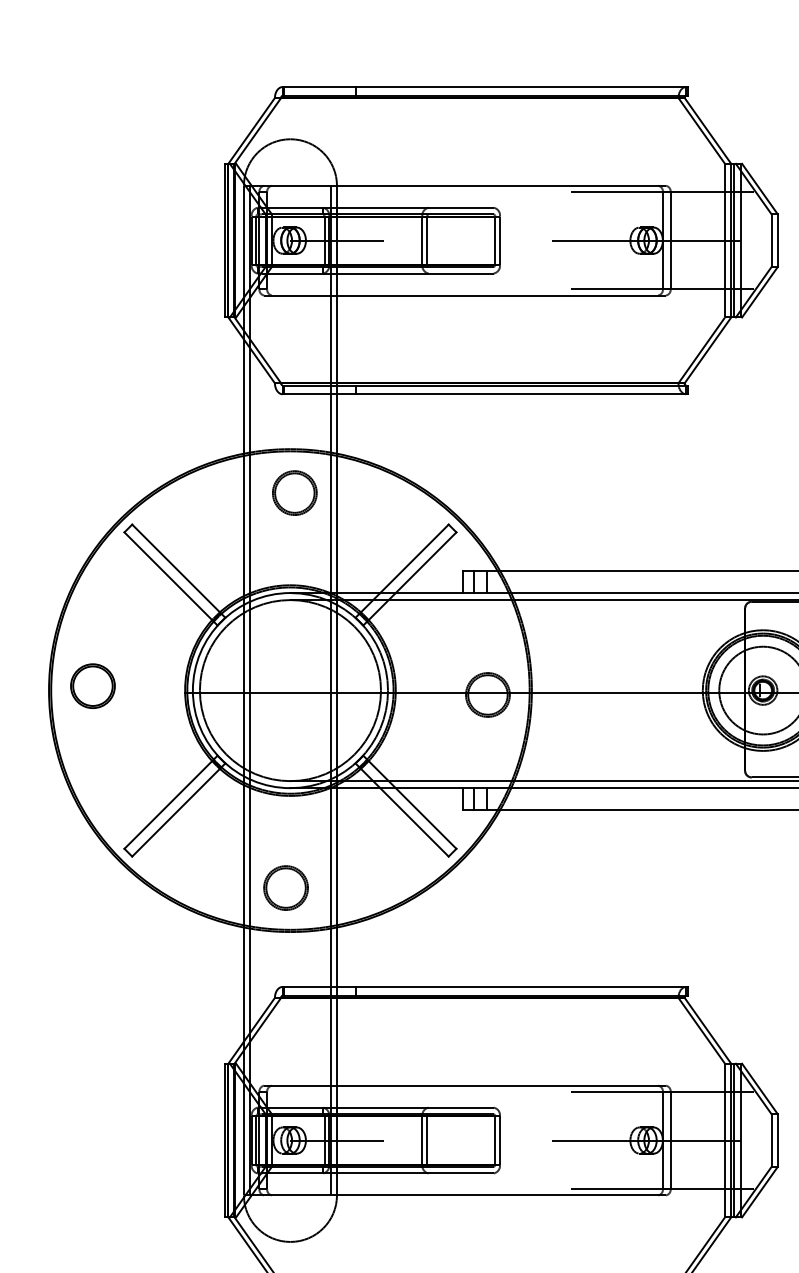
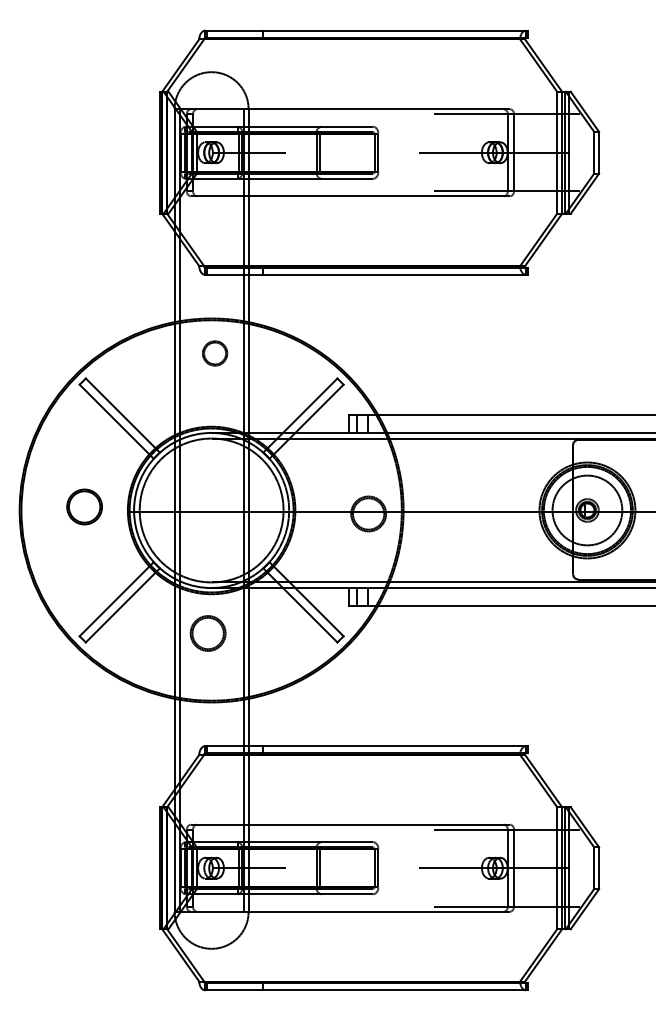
part: (294, 493) -> (214, 353), size x0.7
part: (92, 685) -> (84, 506), moved
part: (285, 888) -> (207, 633), moved

